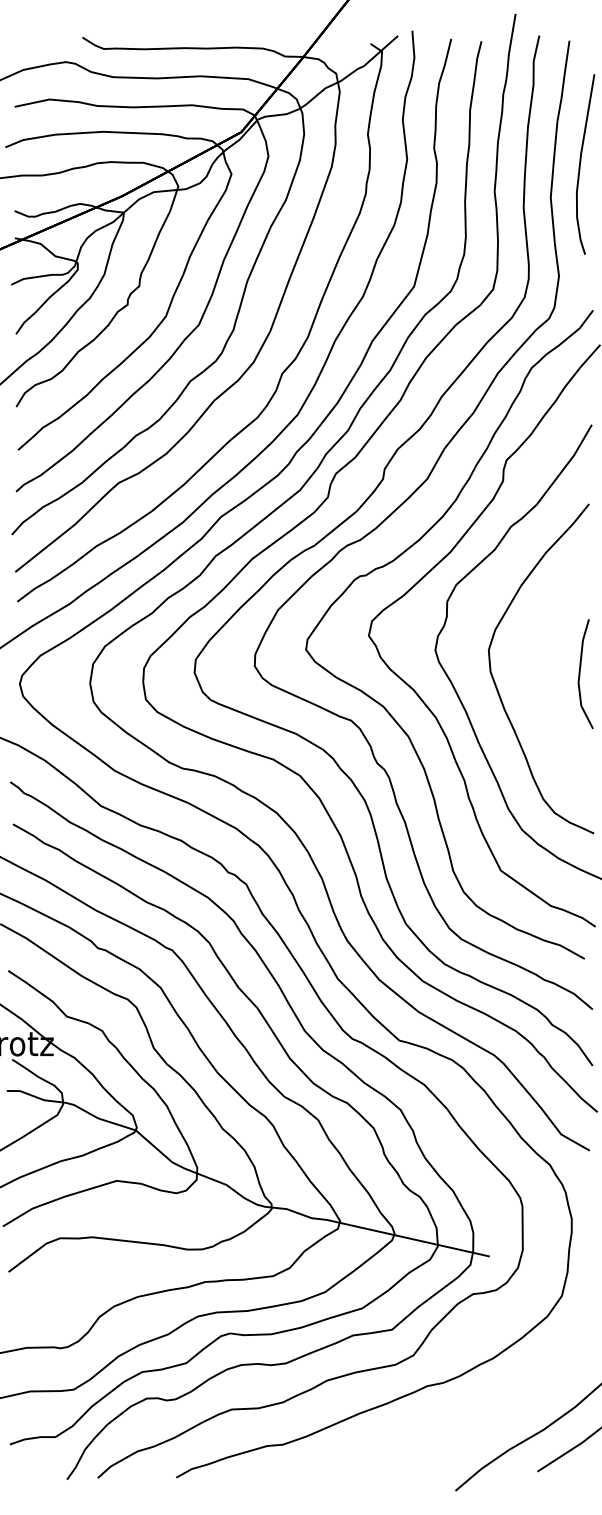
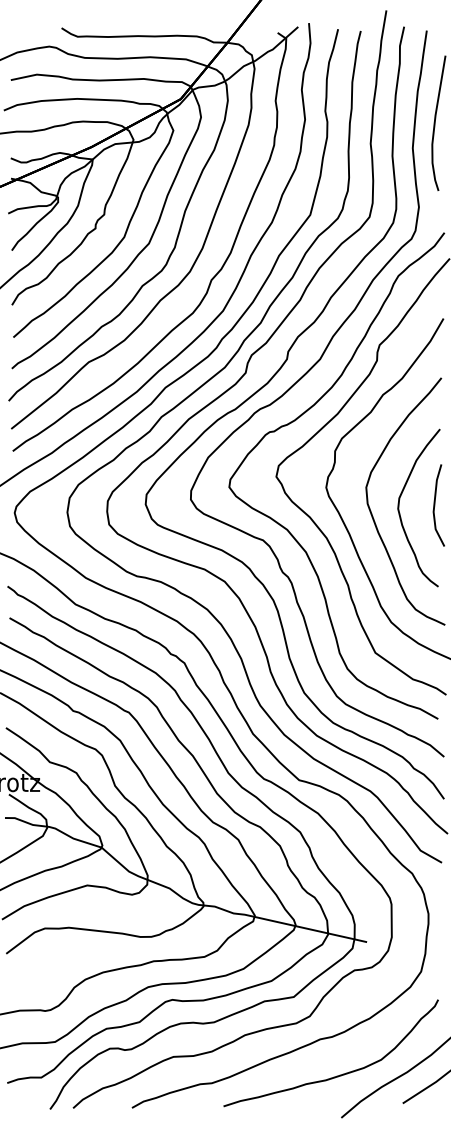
part: (534, 684) -> (400, 513), added
curve: (449, 1434) -> (336, 1075), added

